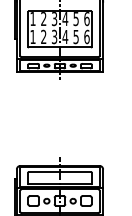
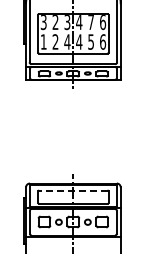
text: (32, 19) -> (43, 22), 1 -> 3
text: (75, 19) -> (90, 22), 5 -> 7
text: (54, 36) -> (67, 41), 3 -> 4
line: (59, 172) -> (72, 190), solid -> dashed

